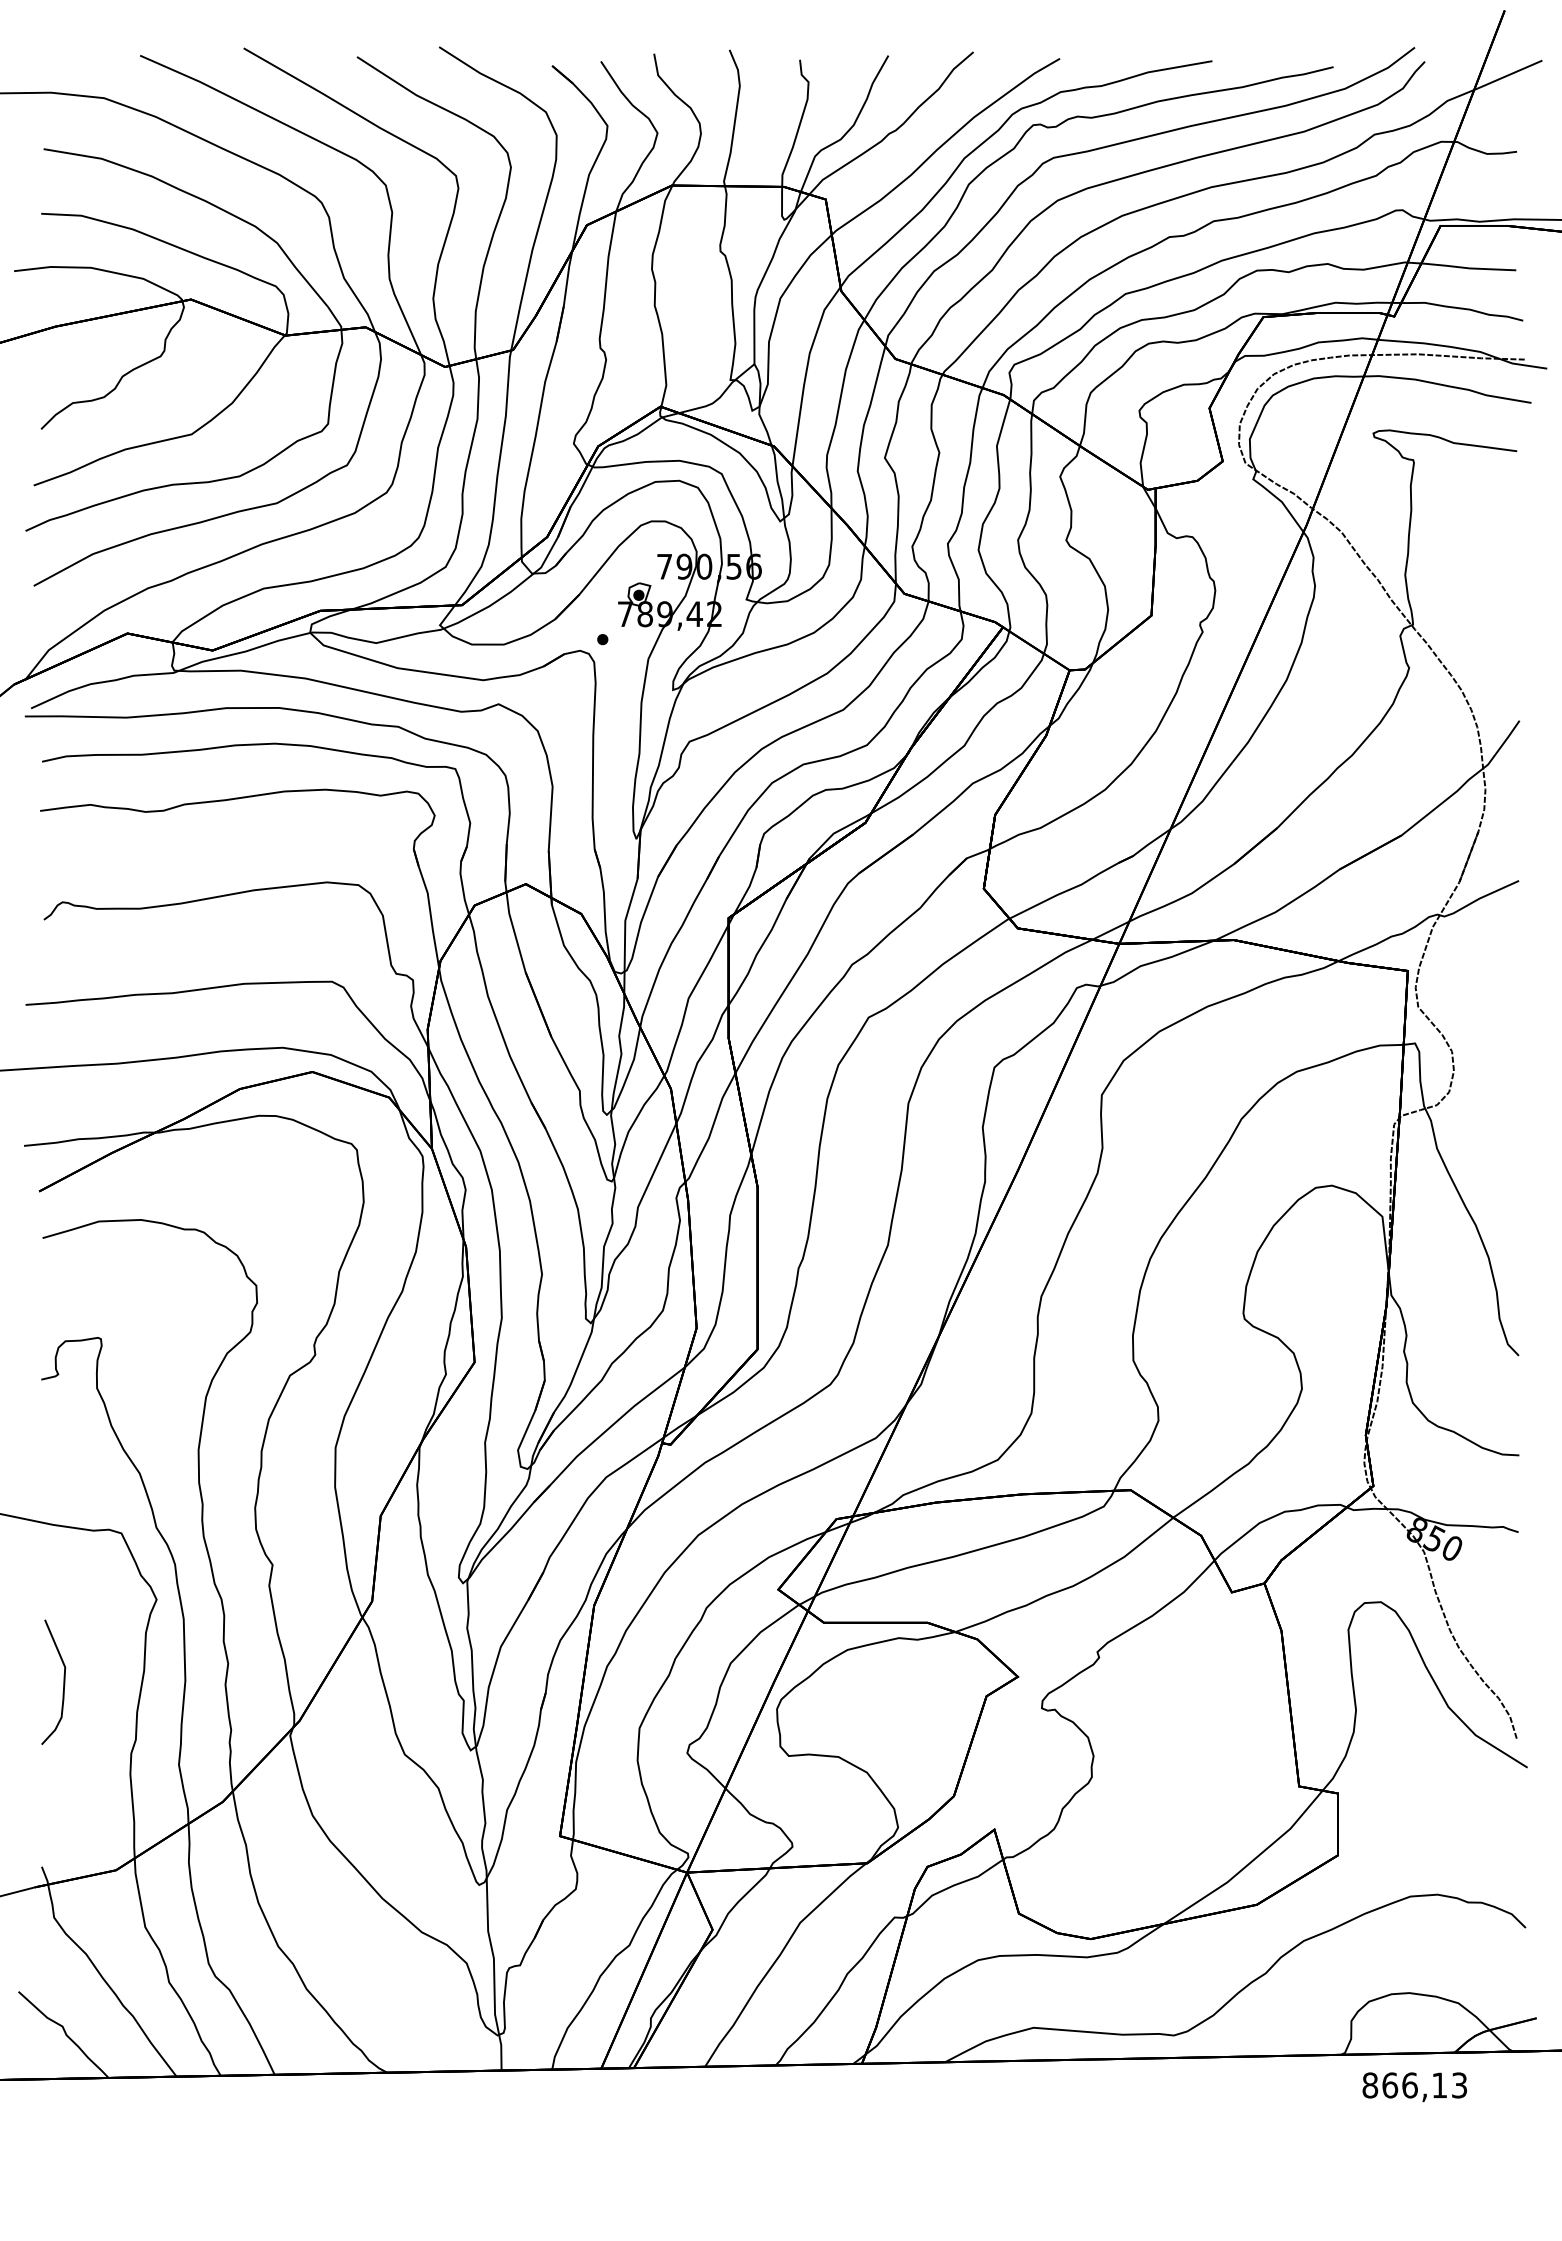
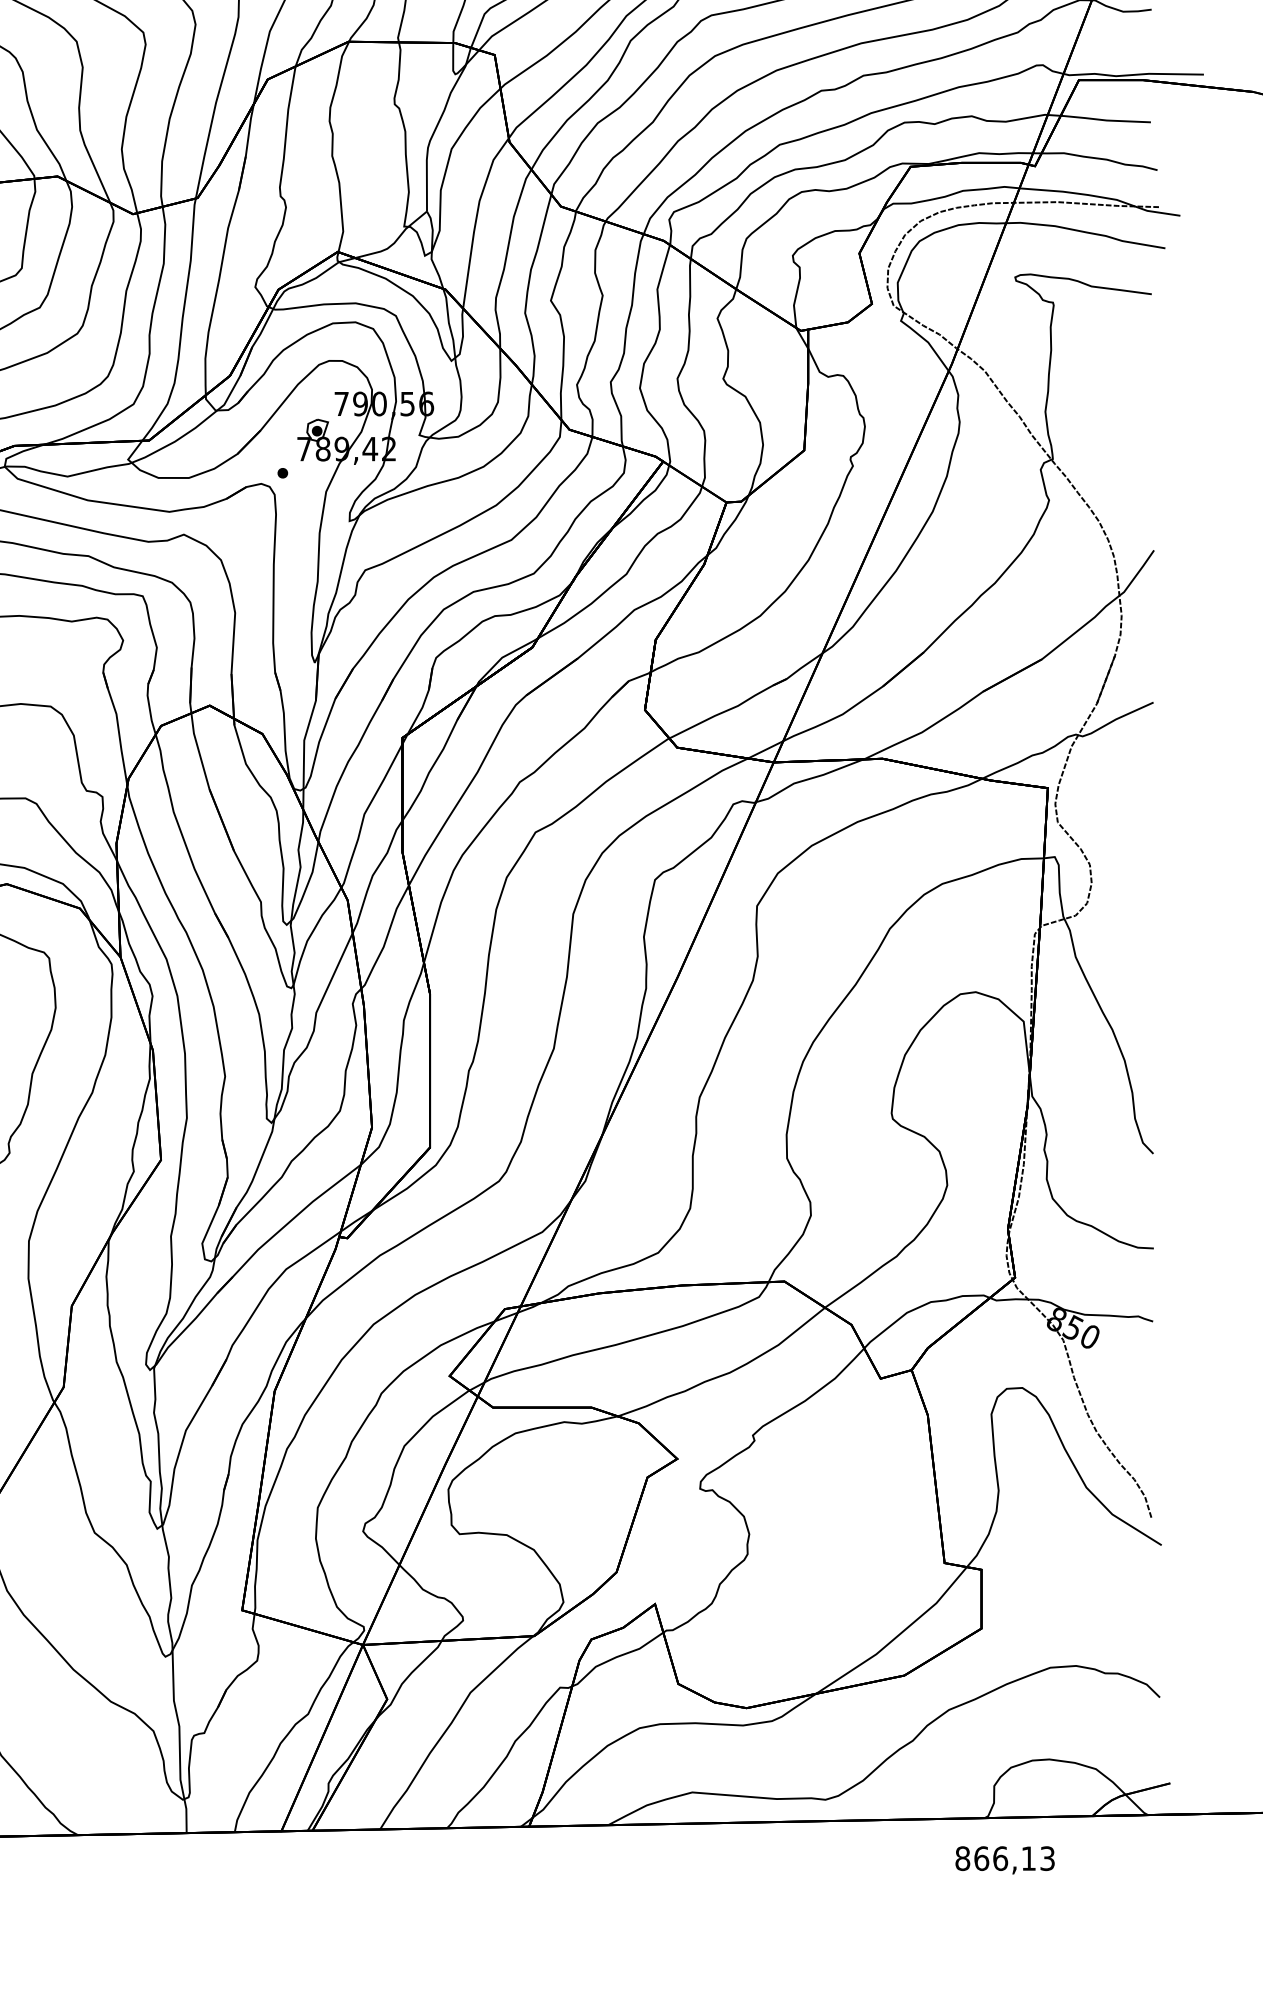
text: (1414, 2087) -> (1004, 1860), moved

